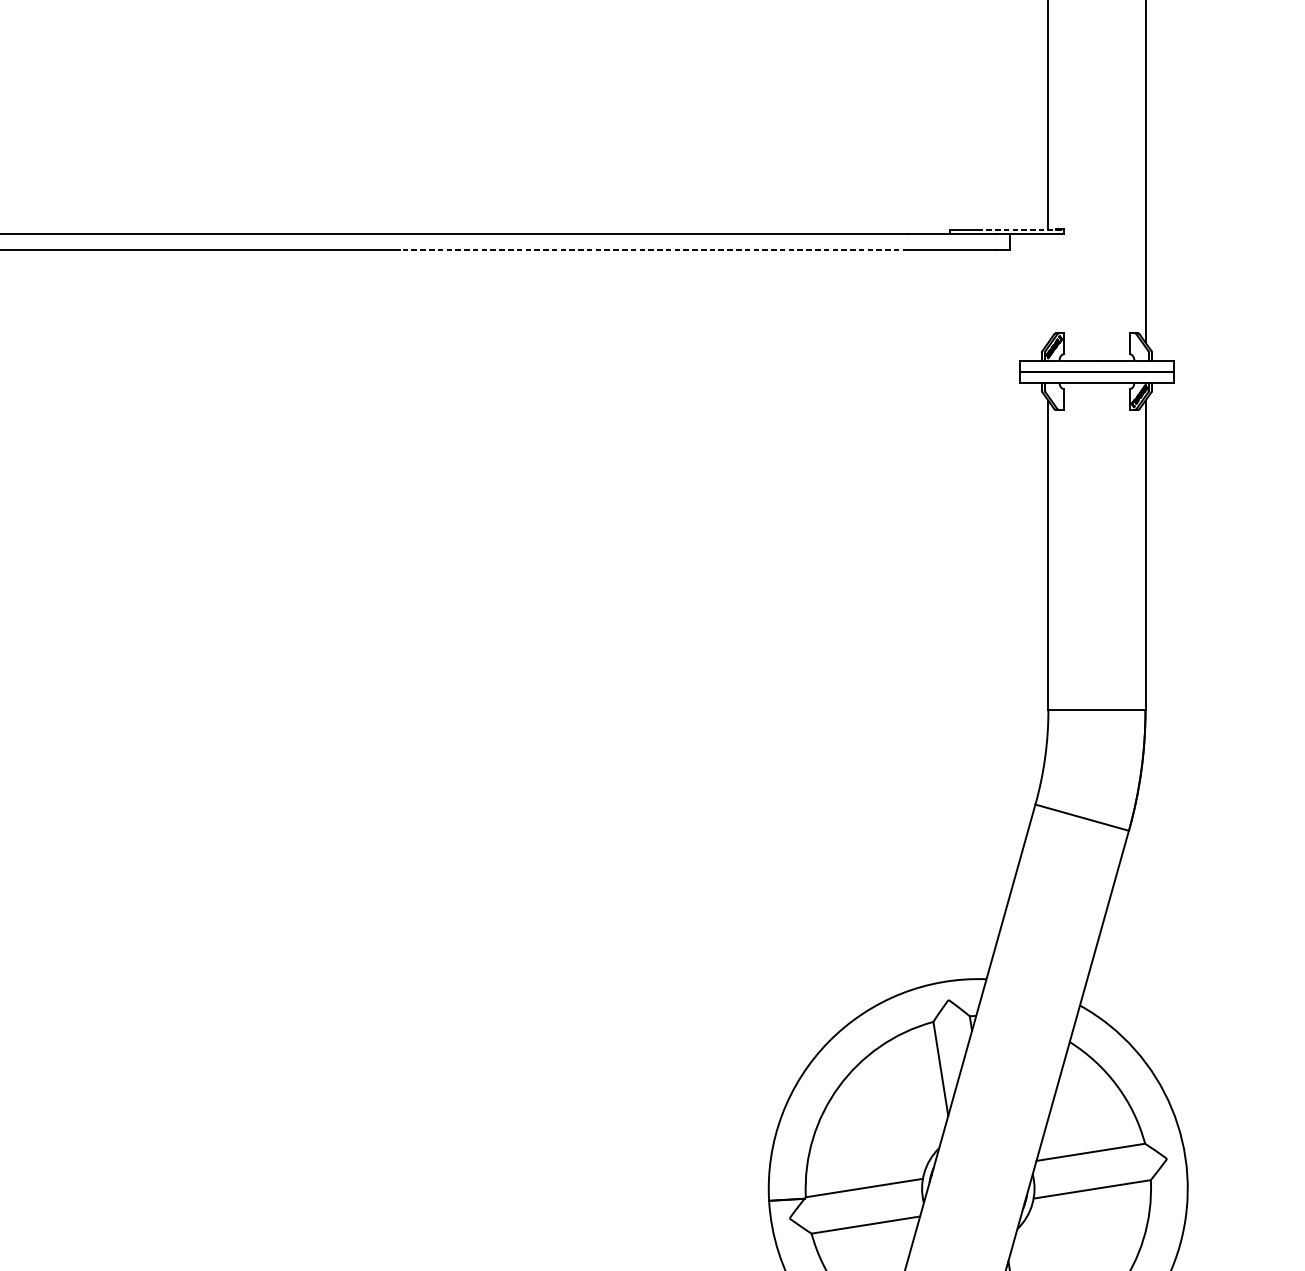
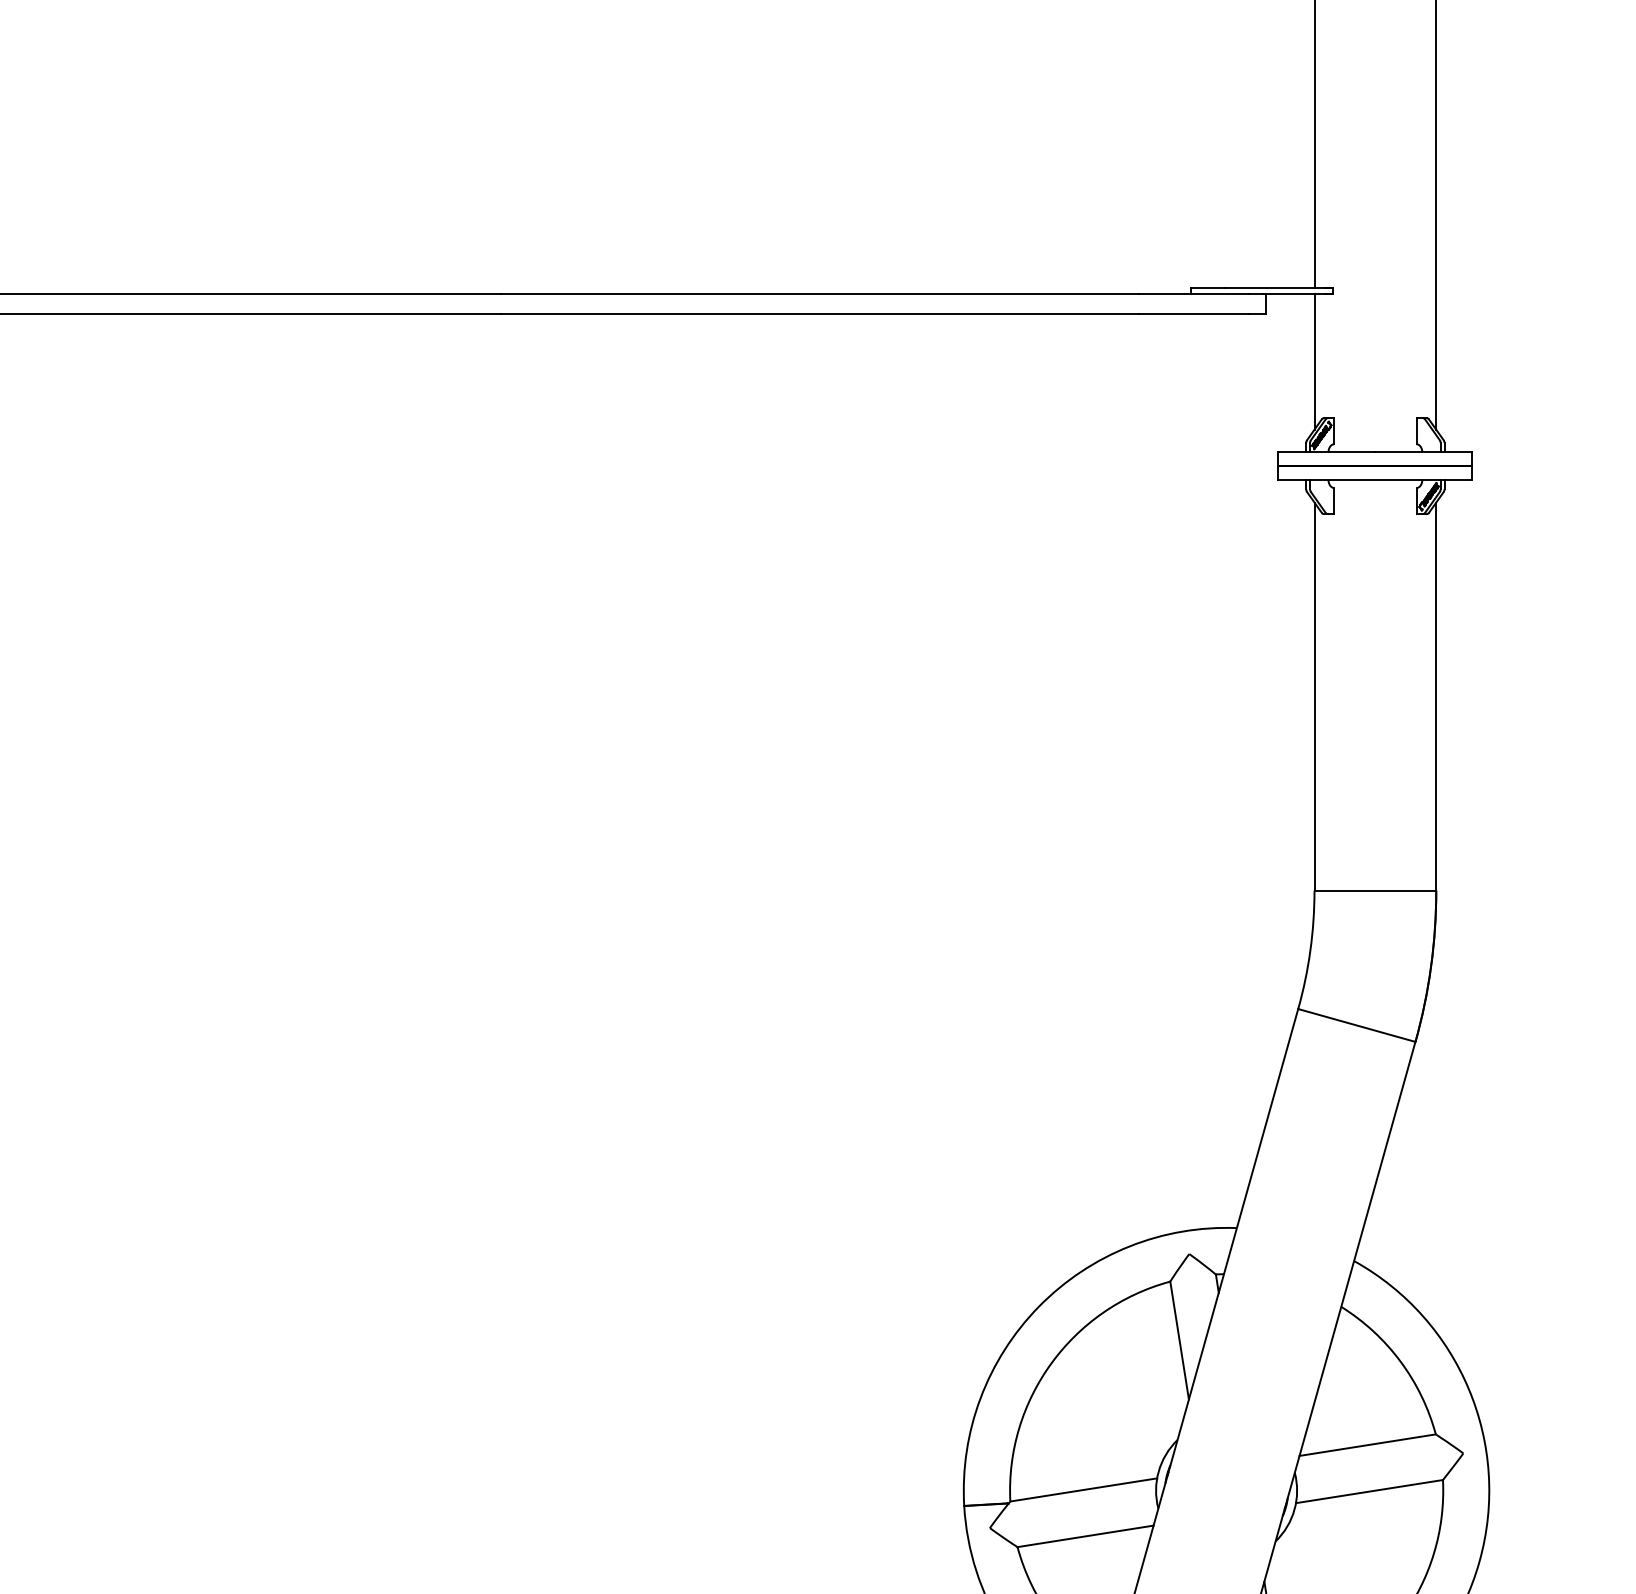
line: (1020, 230) -> (1279, 288), dashed -> solid
line: (653, 250) -> (819, 314), dashed -> solid
line: (1048, 288) -> (1314, 361), added

